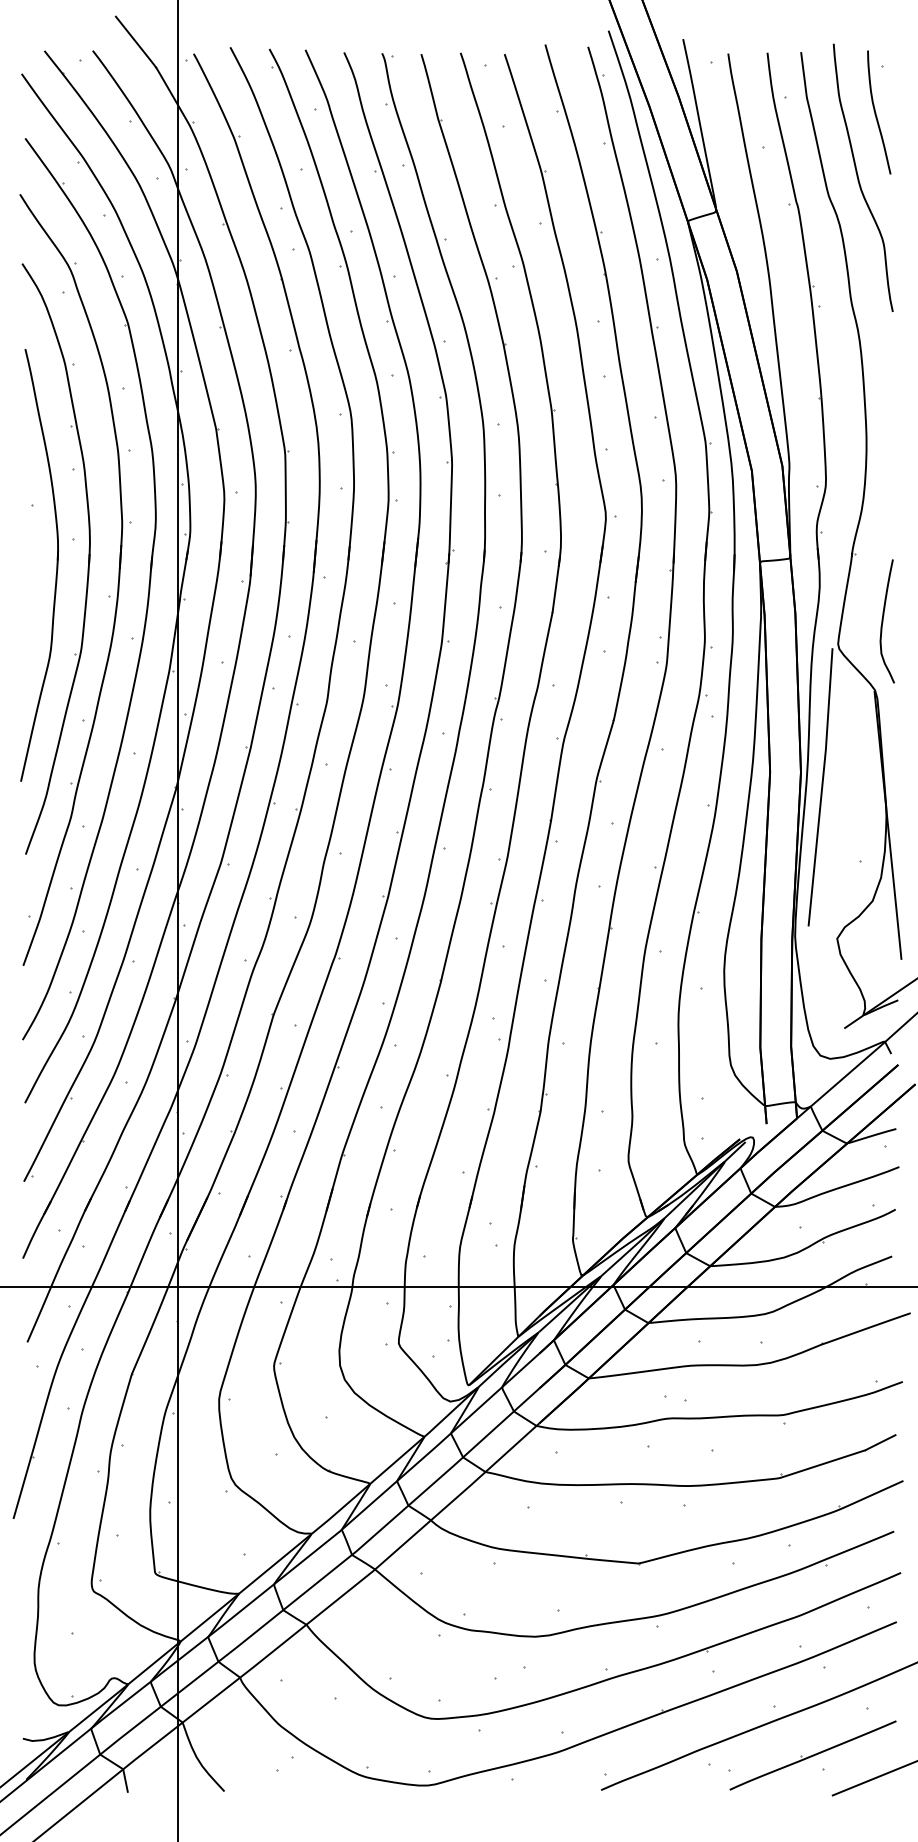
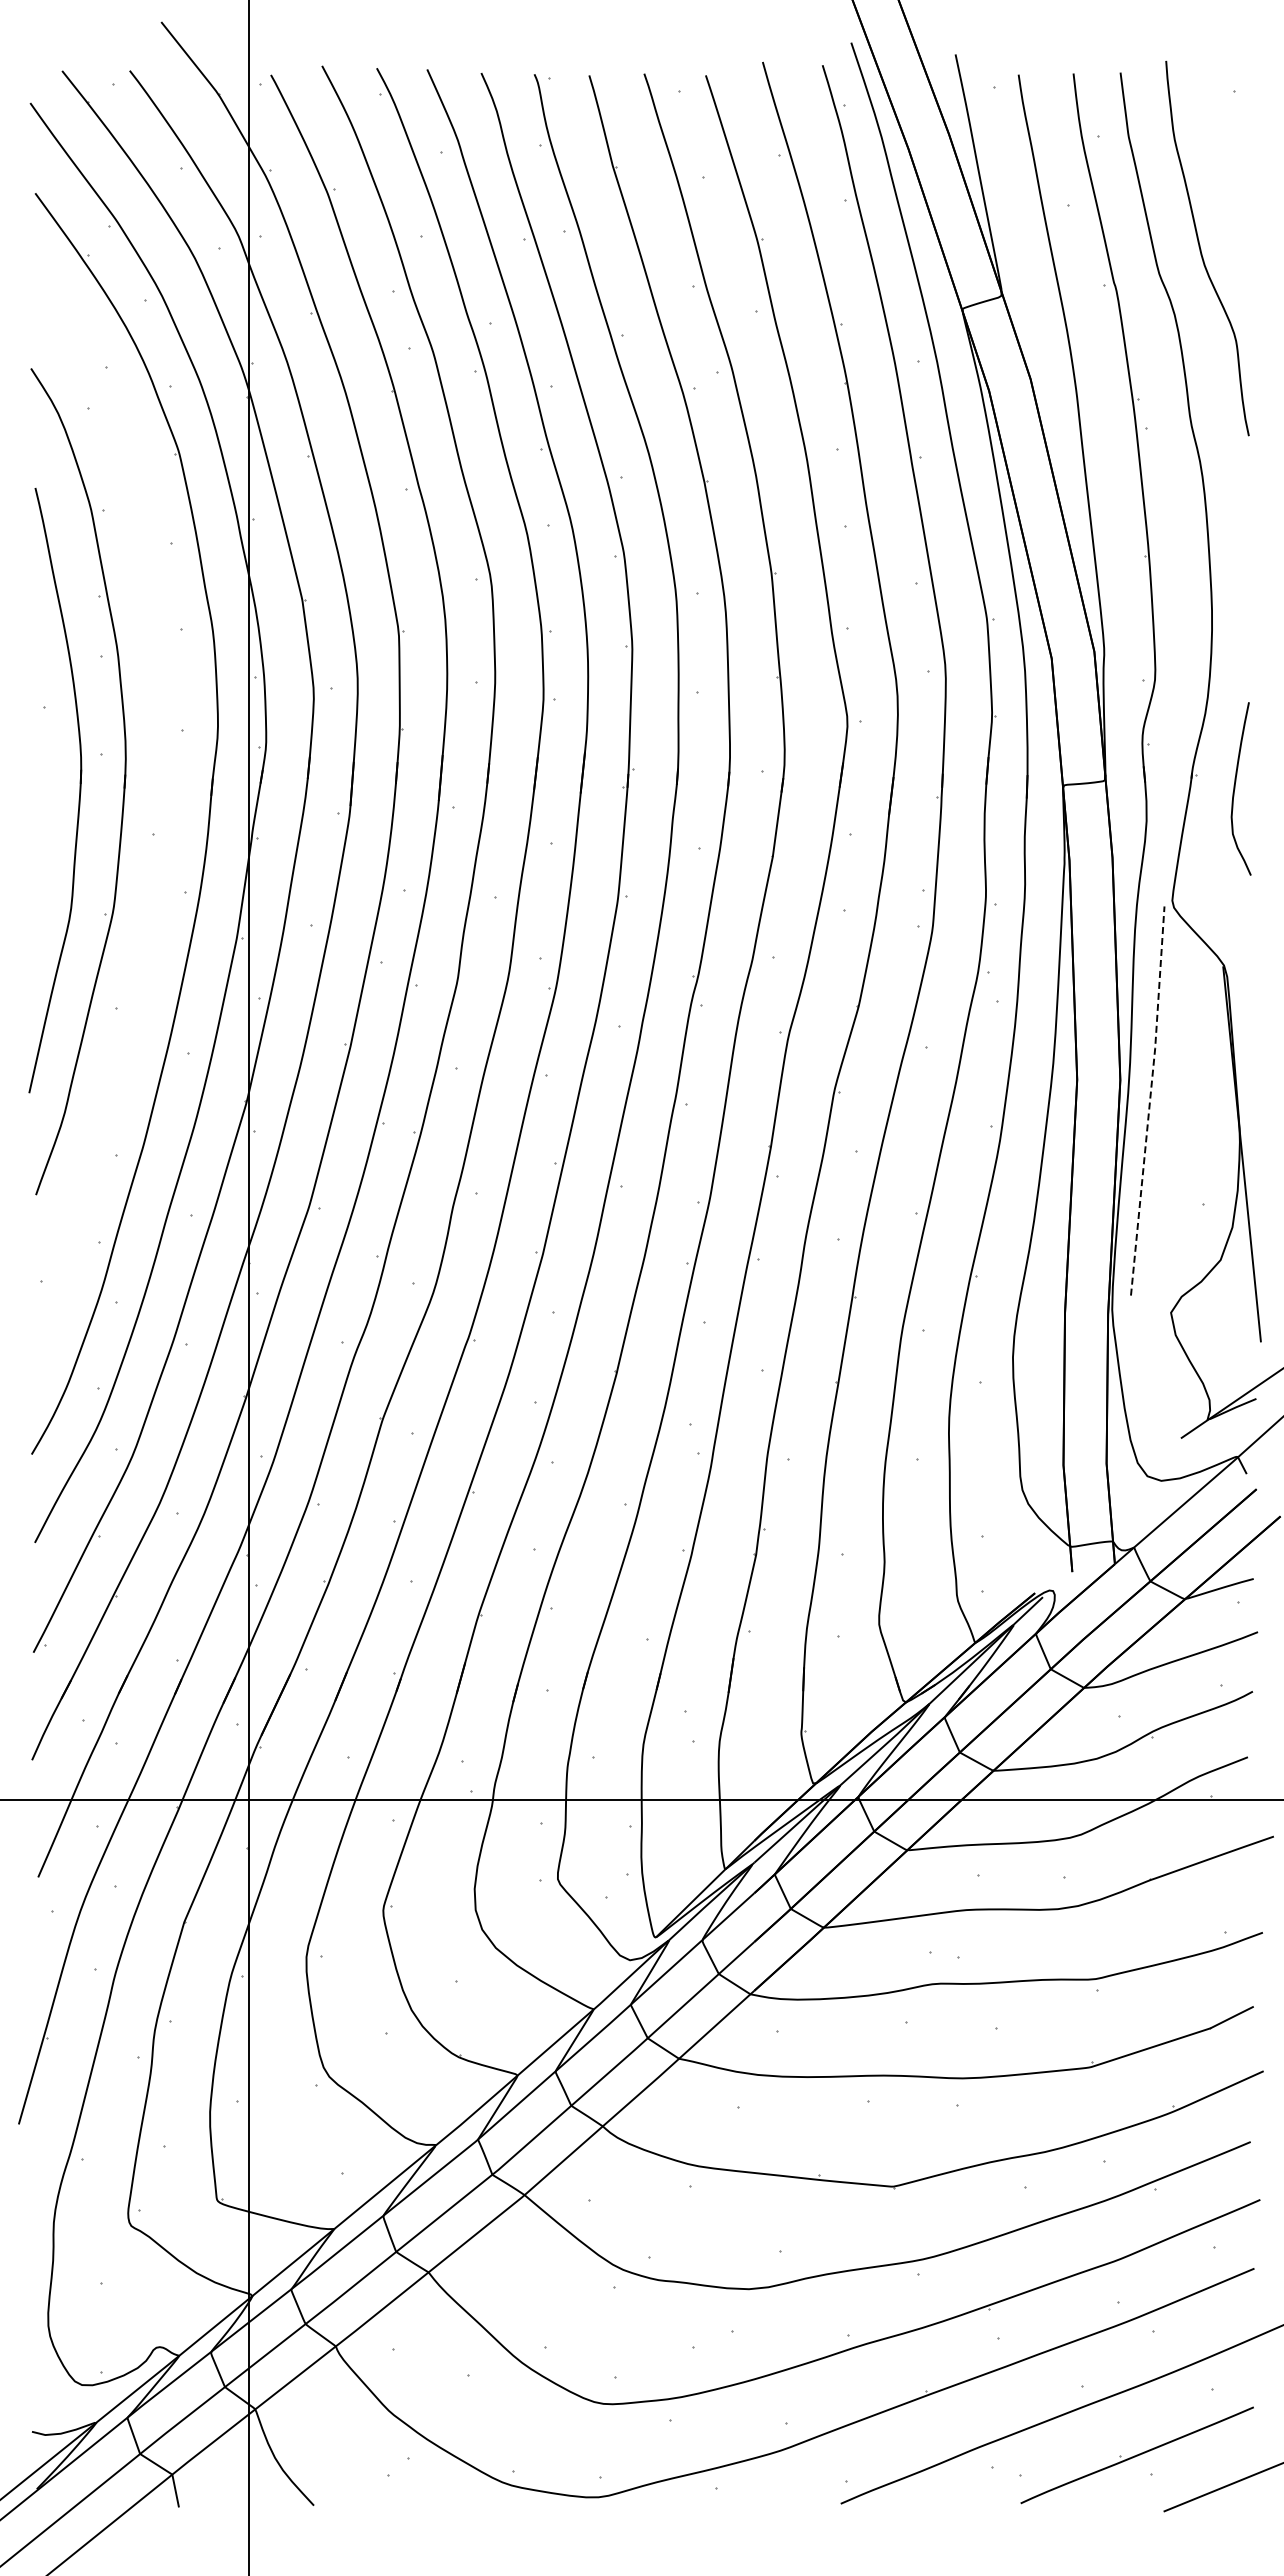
curve: (876, 112) -> (1225, 157), removed
part: (117, 587) -> (164, 821), removed
curve: (883, 621) -> (1235, 788), moved
line: (822, 786) -> (1150, 1100), solid -> dashed

